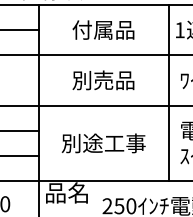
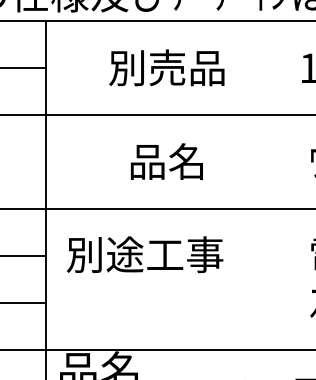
text: (92, 29) -> (146, 66), 付属品 -> 別売品
text: (103, 80) -> (167, 161), 別売品 -> 品名
line: (168, 93) -> (288, 186), removed
text: (103, 143) -> (144, 254), moved

